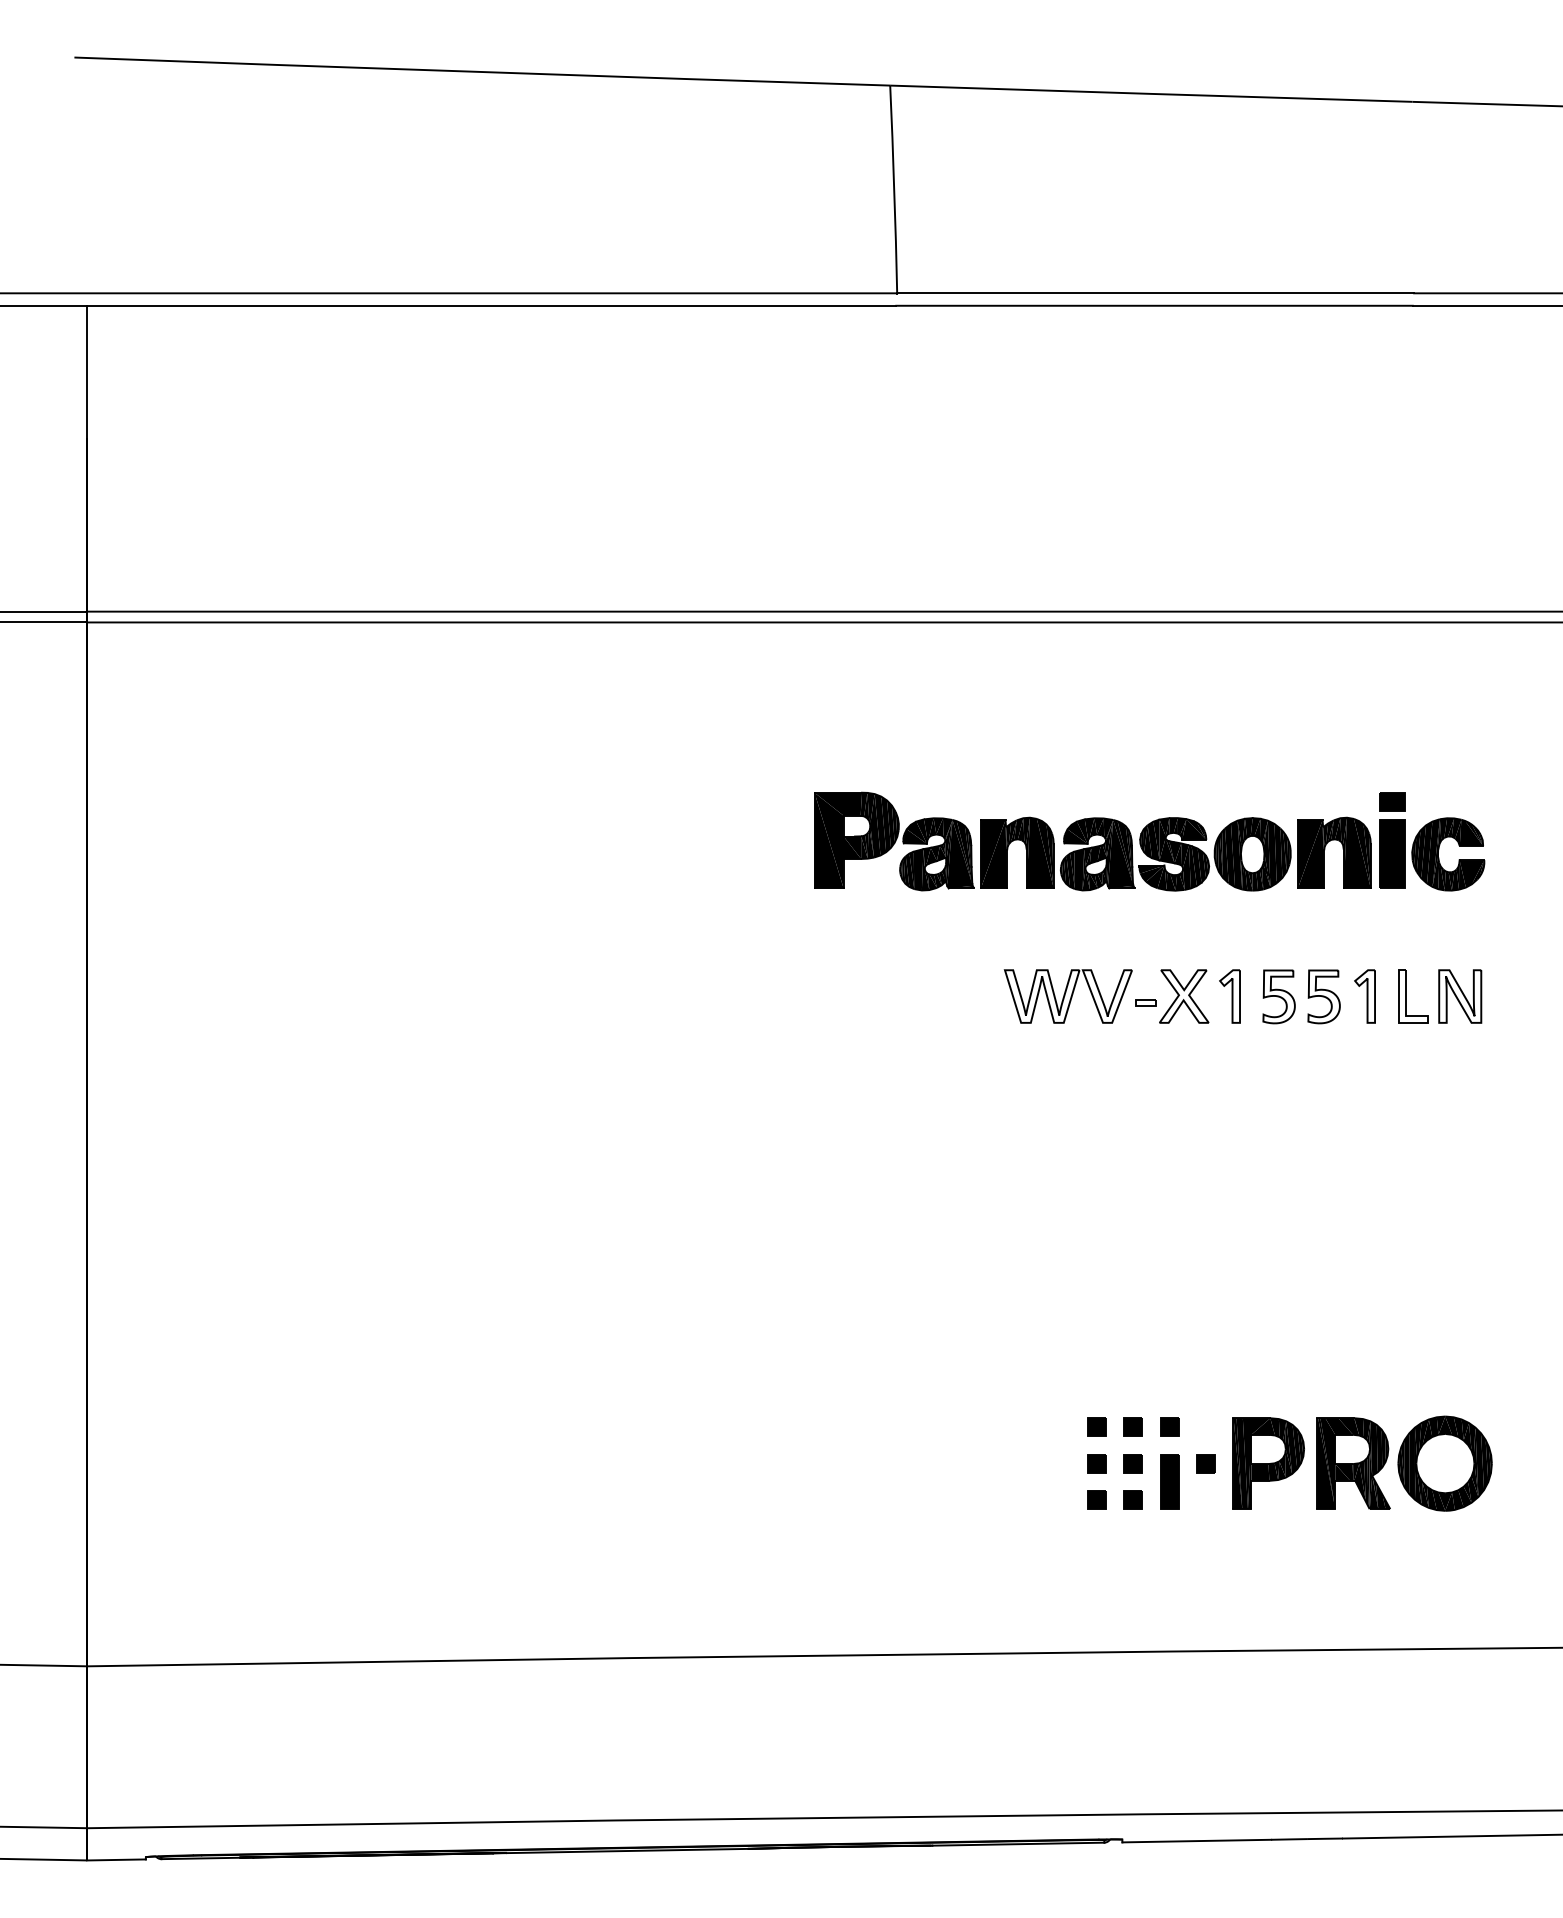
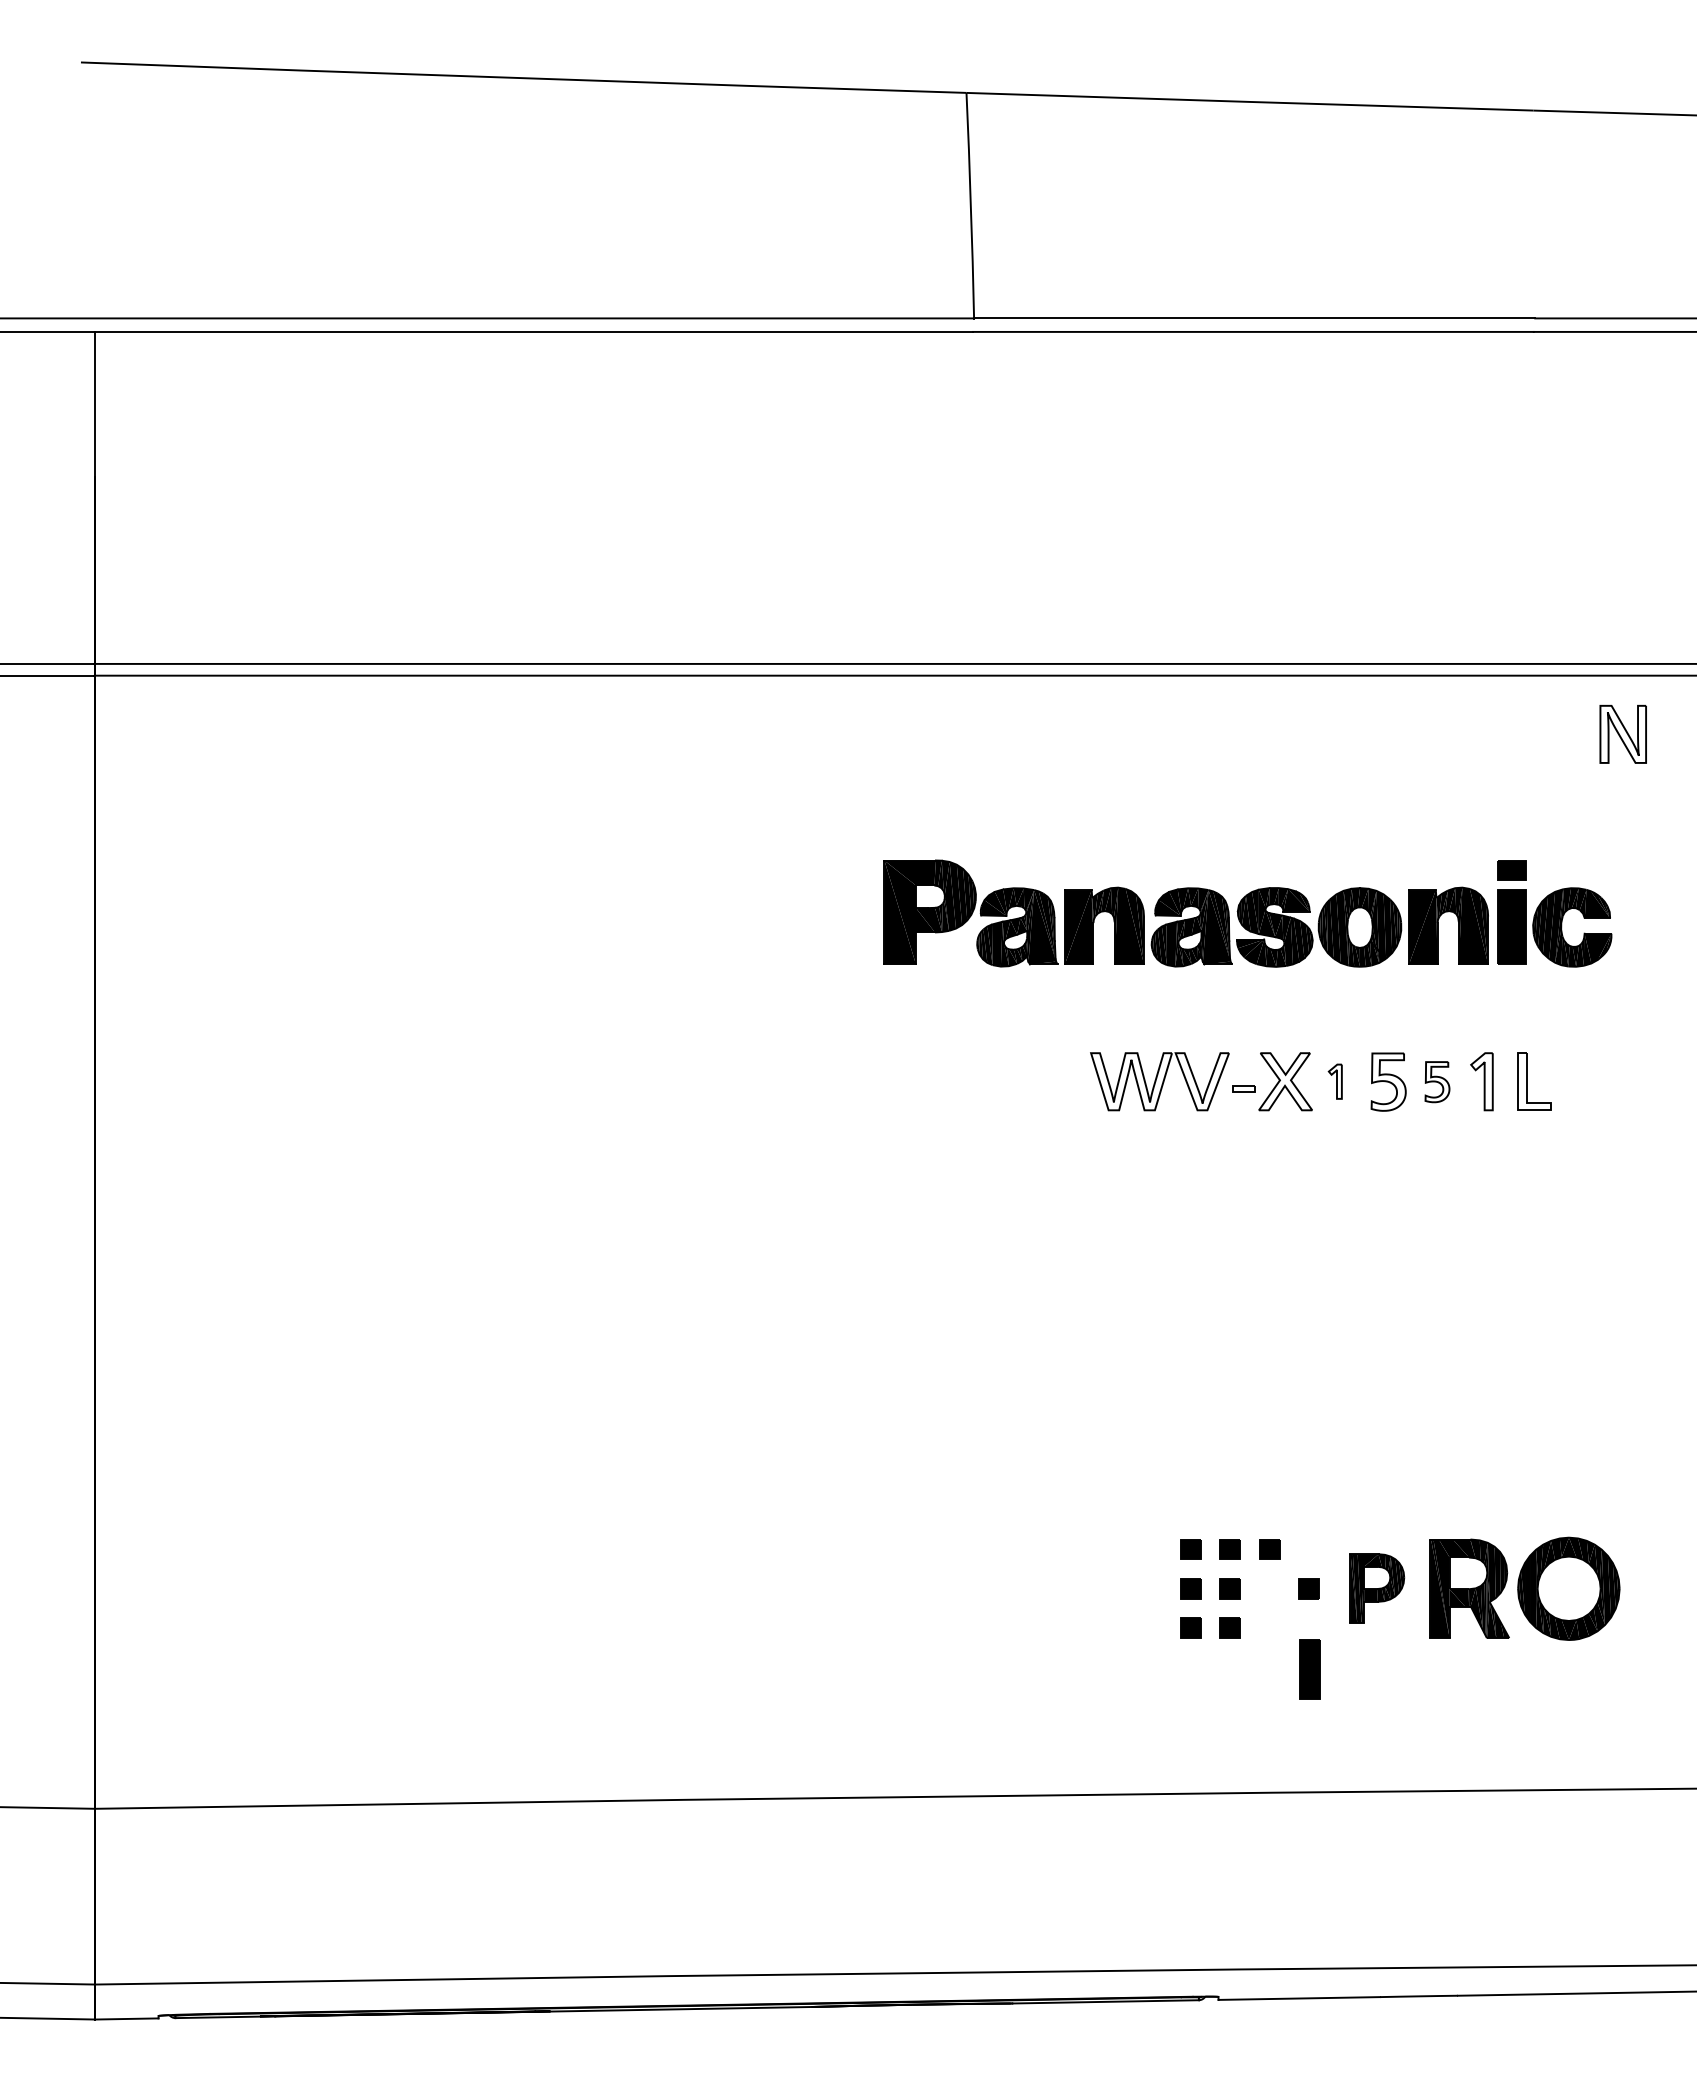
part: (1229, 996) -> (1334, 1081), size x0.6
part: (1323, 996) -> (1436, 1081), size x0.7
part: (1460, 996) -> (1623, 734), moved
part: (1268, 1463) -> (1377, 1588), size x0.7
part: (1169, 1481) -> (1309, 1668), moved

